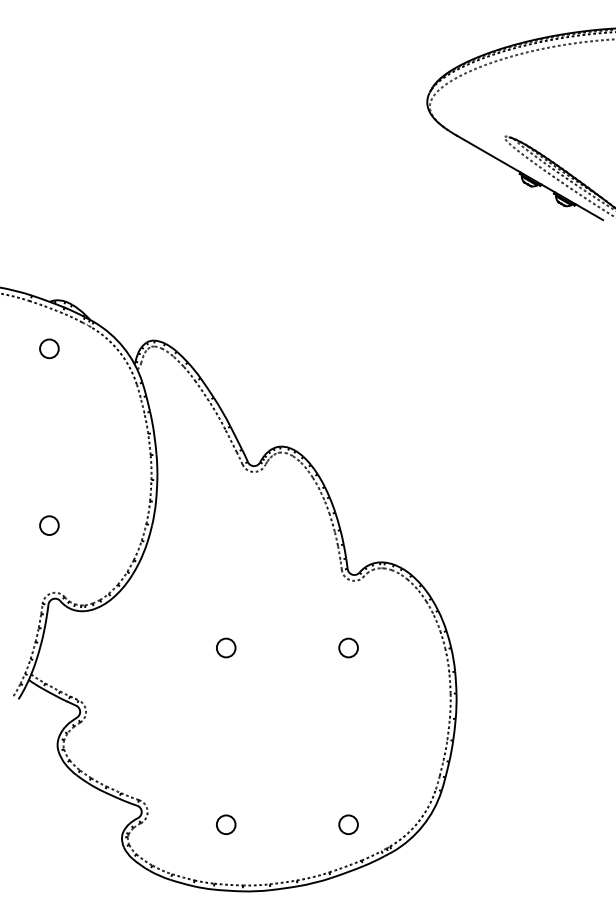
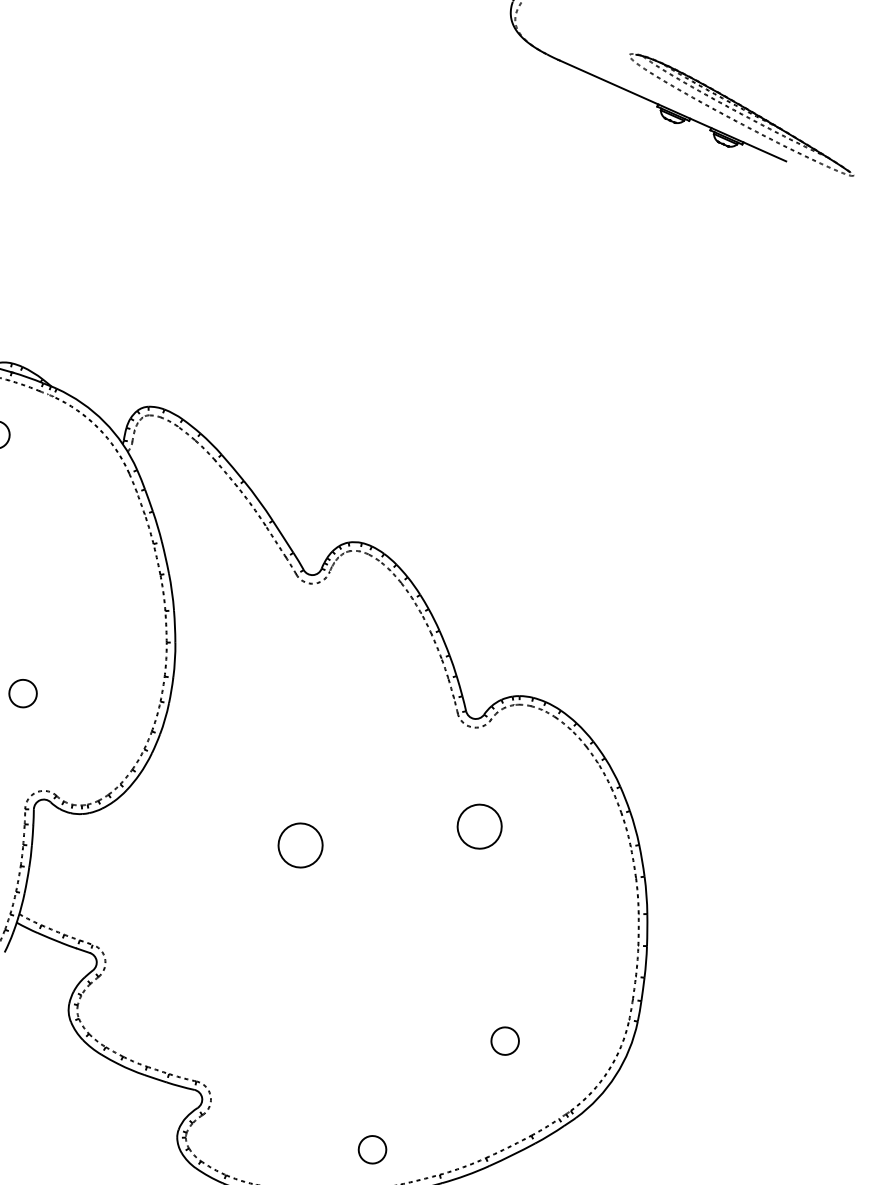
circle: (225, 647) -> (299, 844), size x1.6
circle: (348, 647) -> (479, 825), size x1.6
circle: (226, 824) -> (372, 1149), moved
circle: (348, 824) -> (505, 1040), moved

